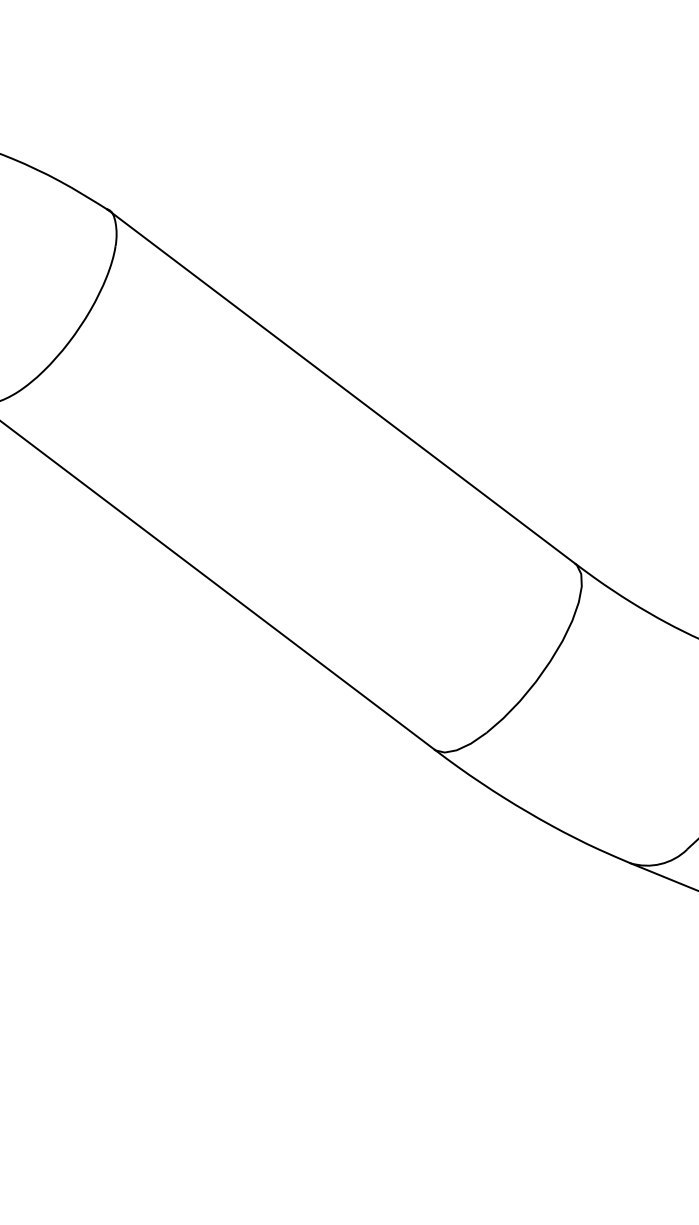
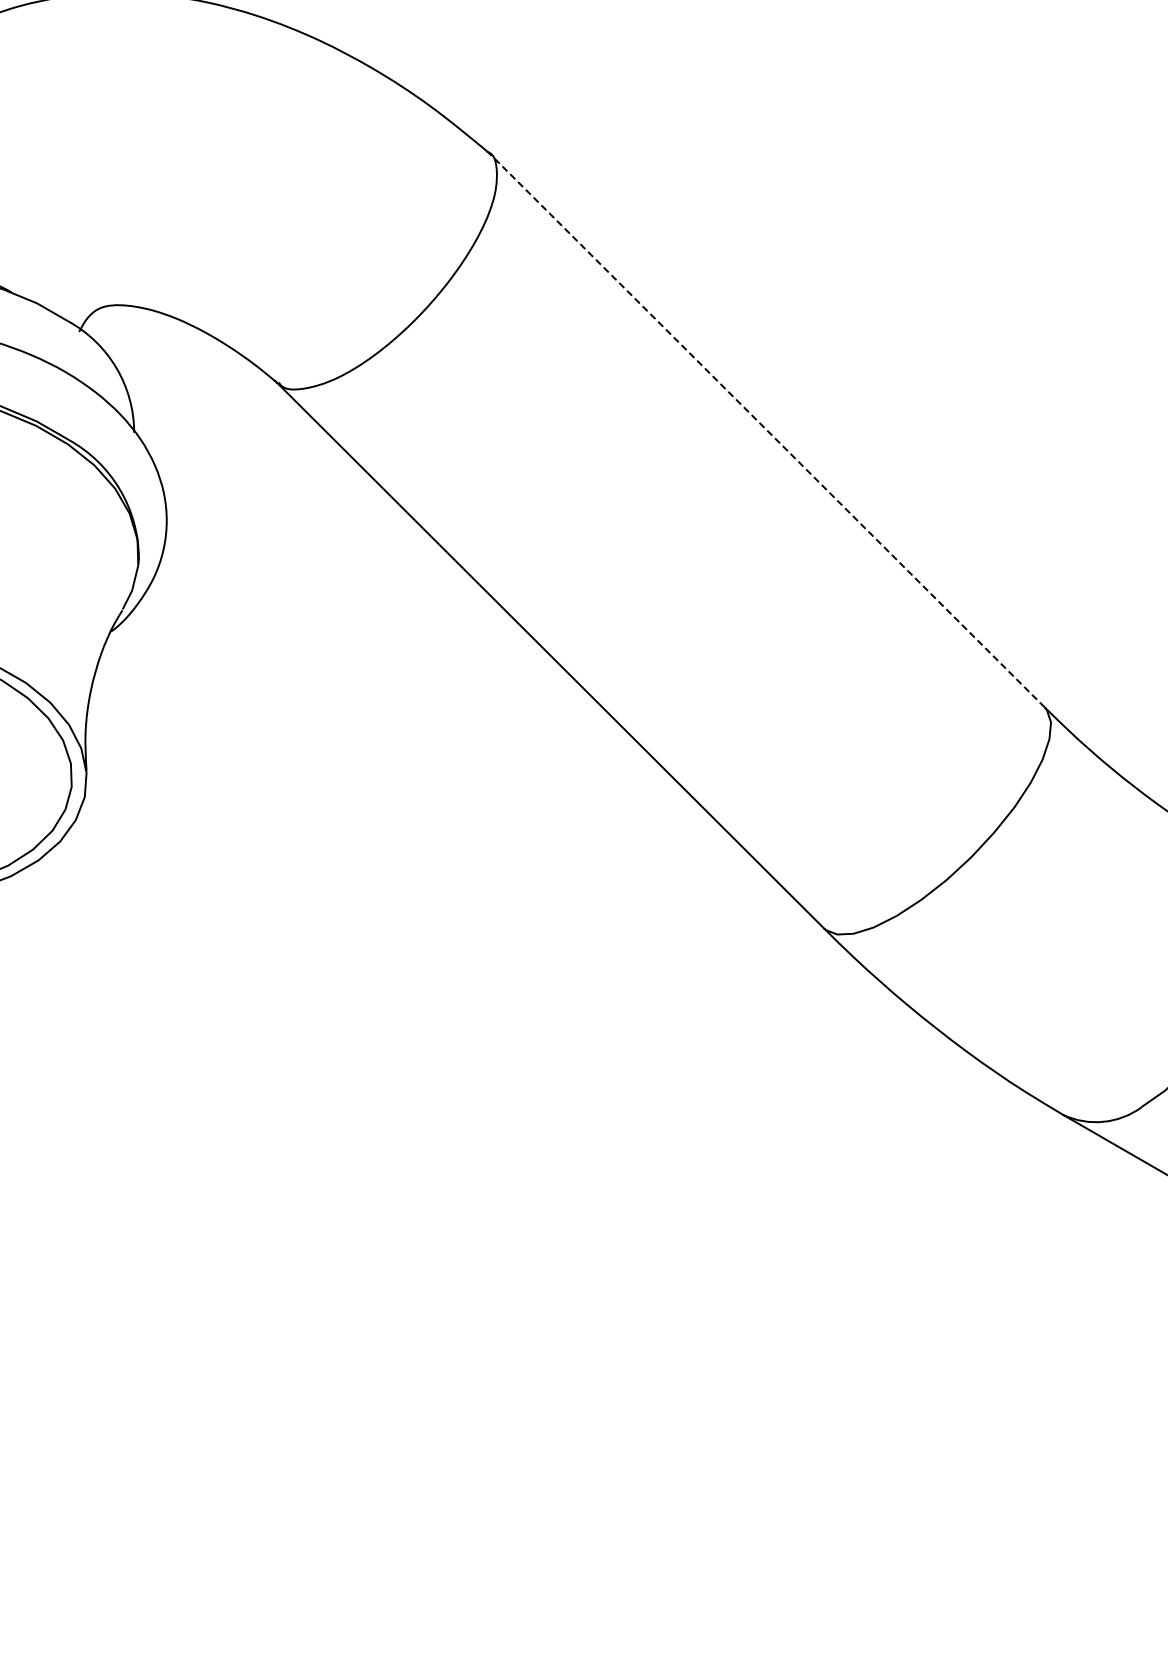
line: (341, 386) -> (766, 430), solid -> dashed

